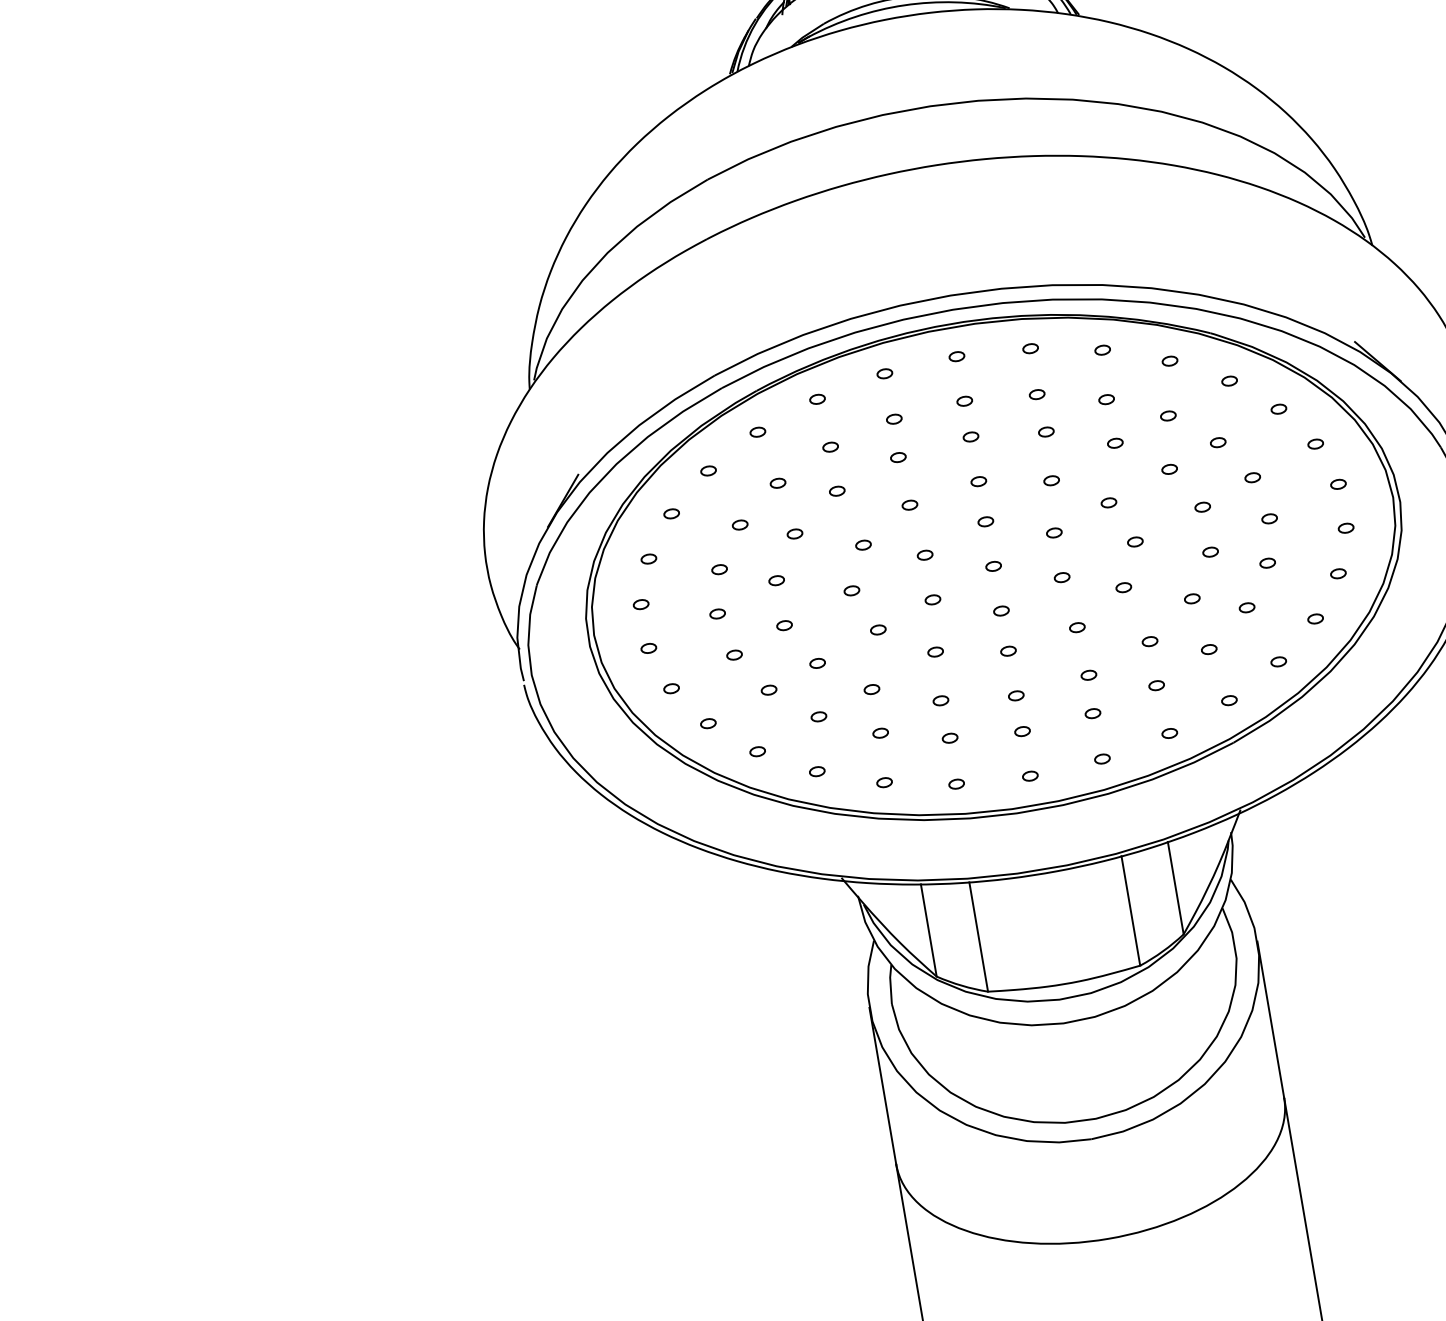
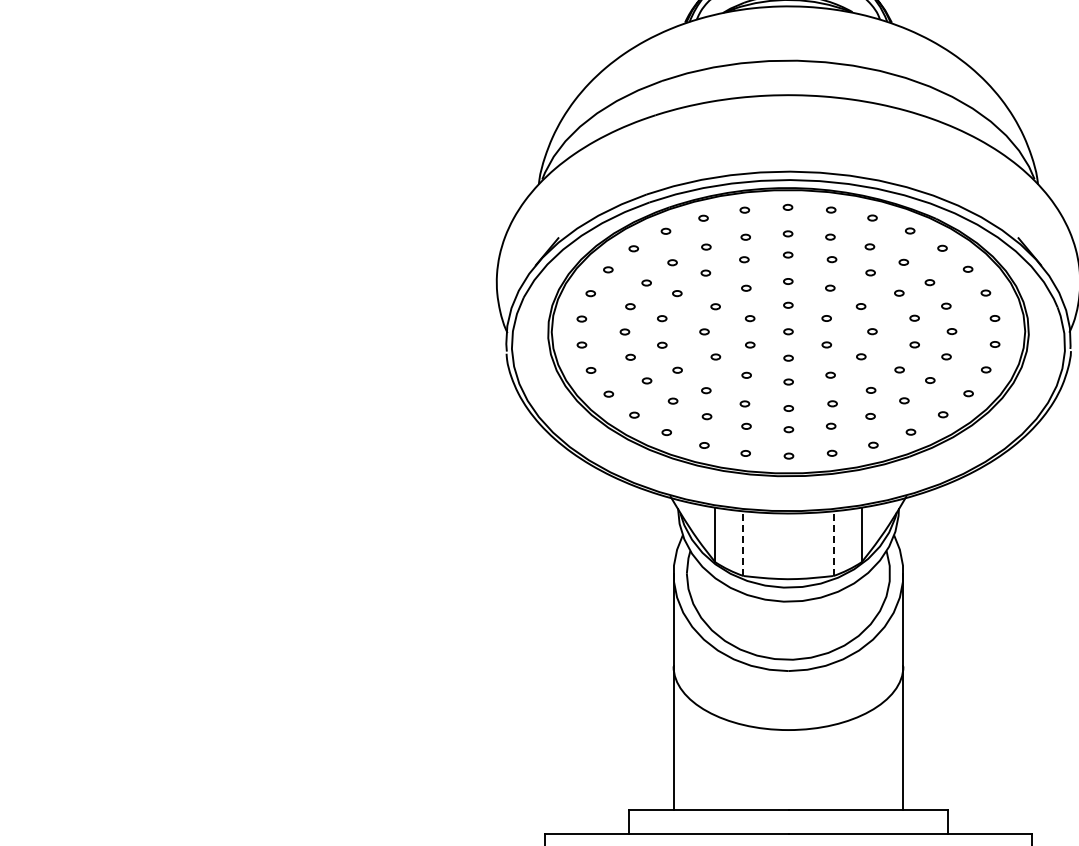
line: (1130, 910) -> (833, 543), solid -> dashed
line: (978, 936) -> (743, 543), solid -> dashed

